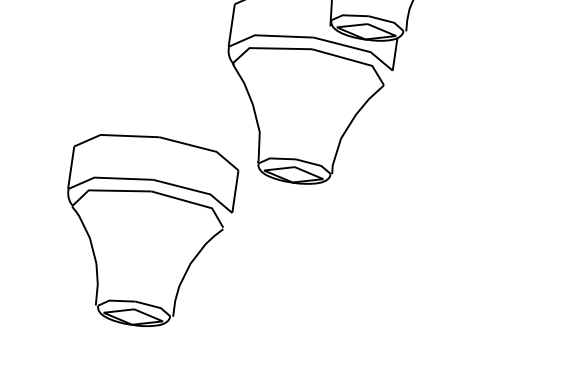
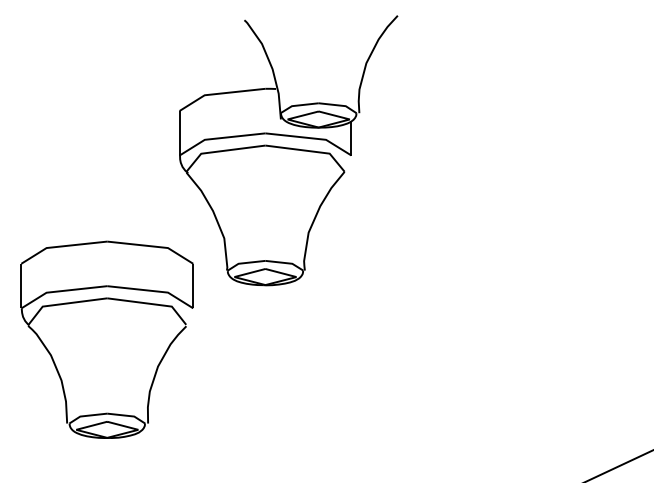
part: (144, 192) -> (100, 300), moved

